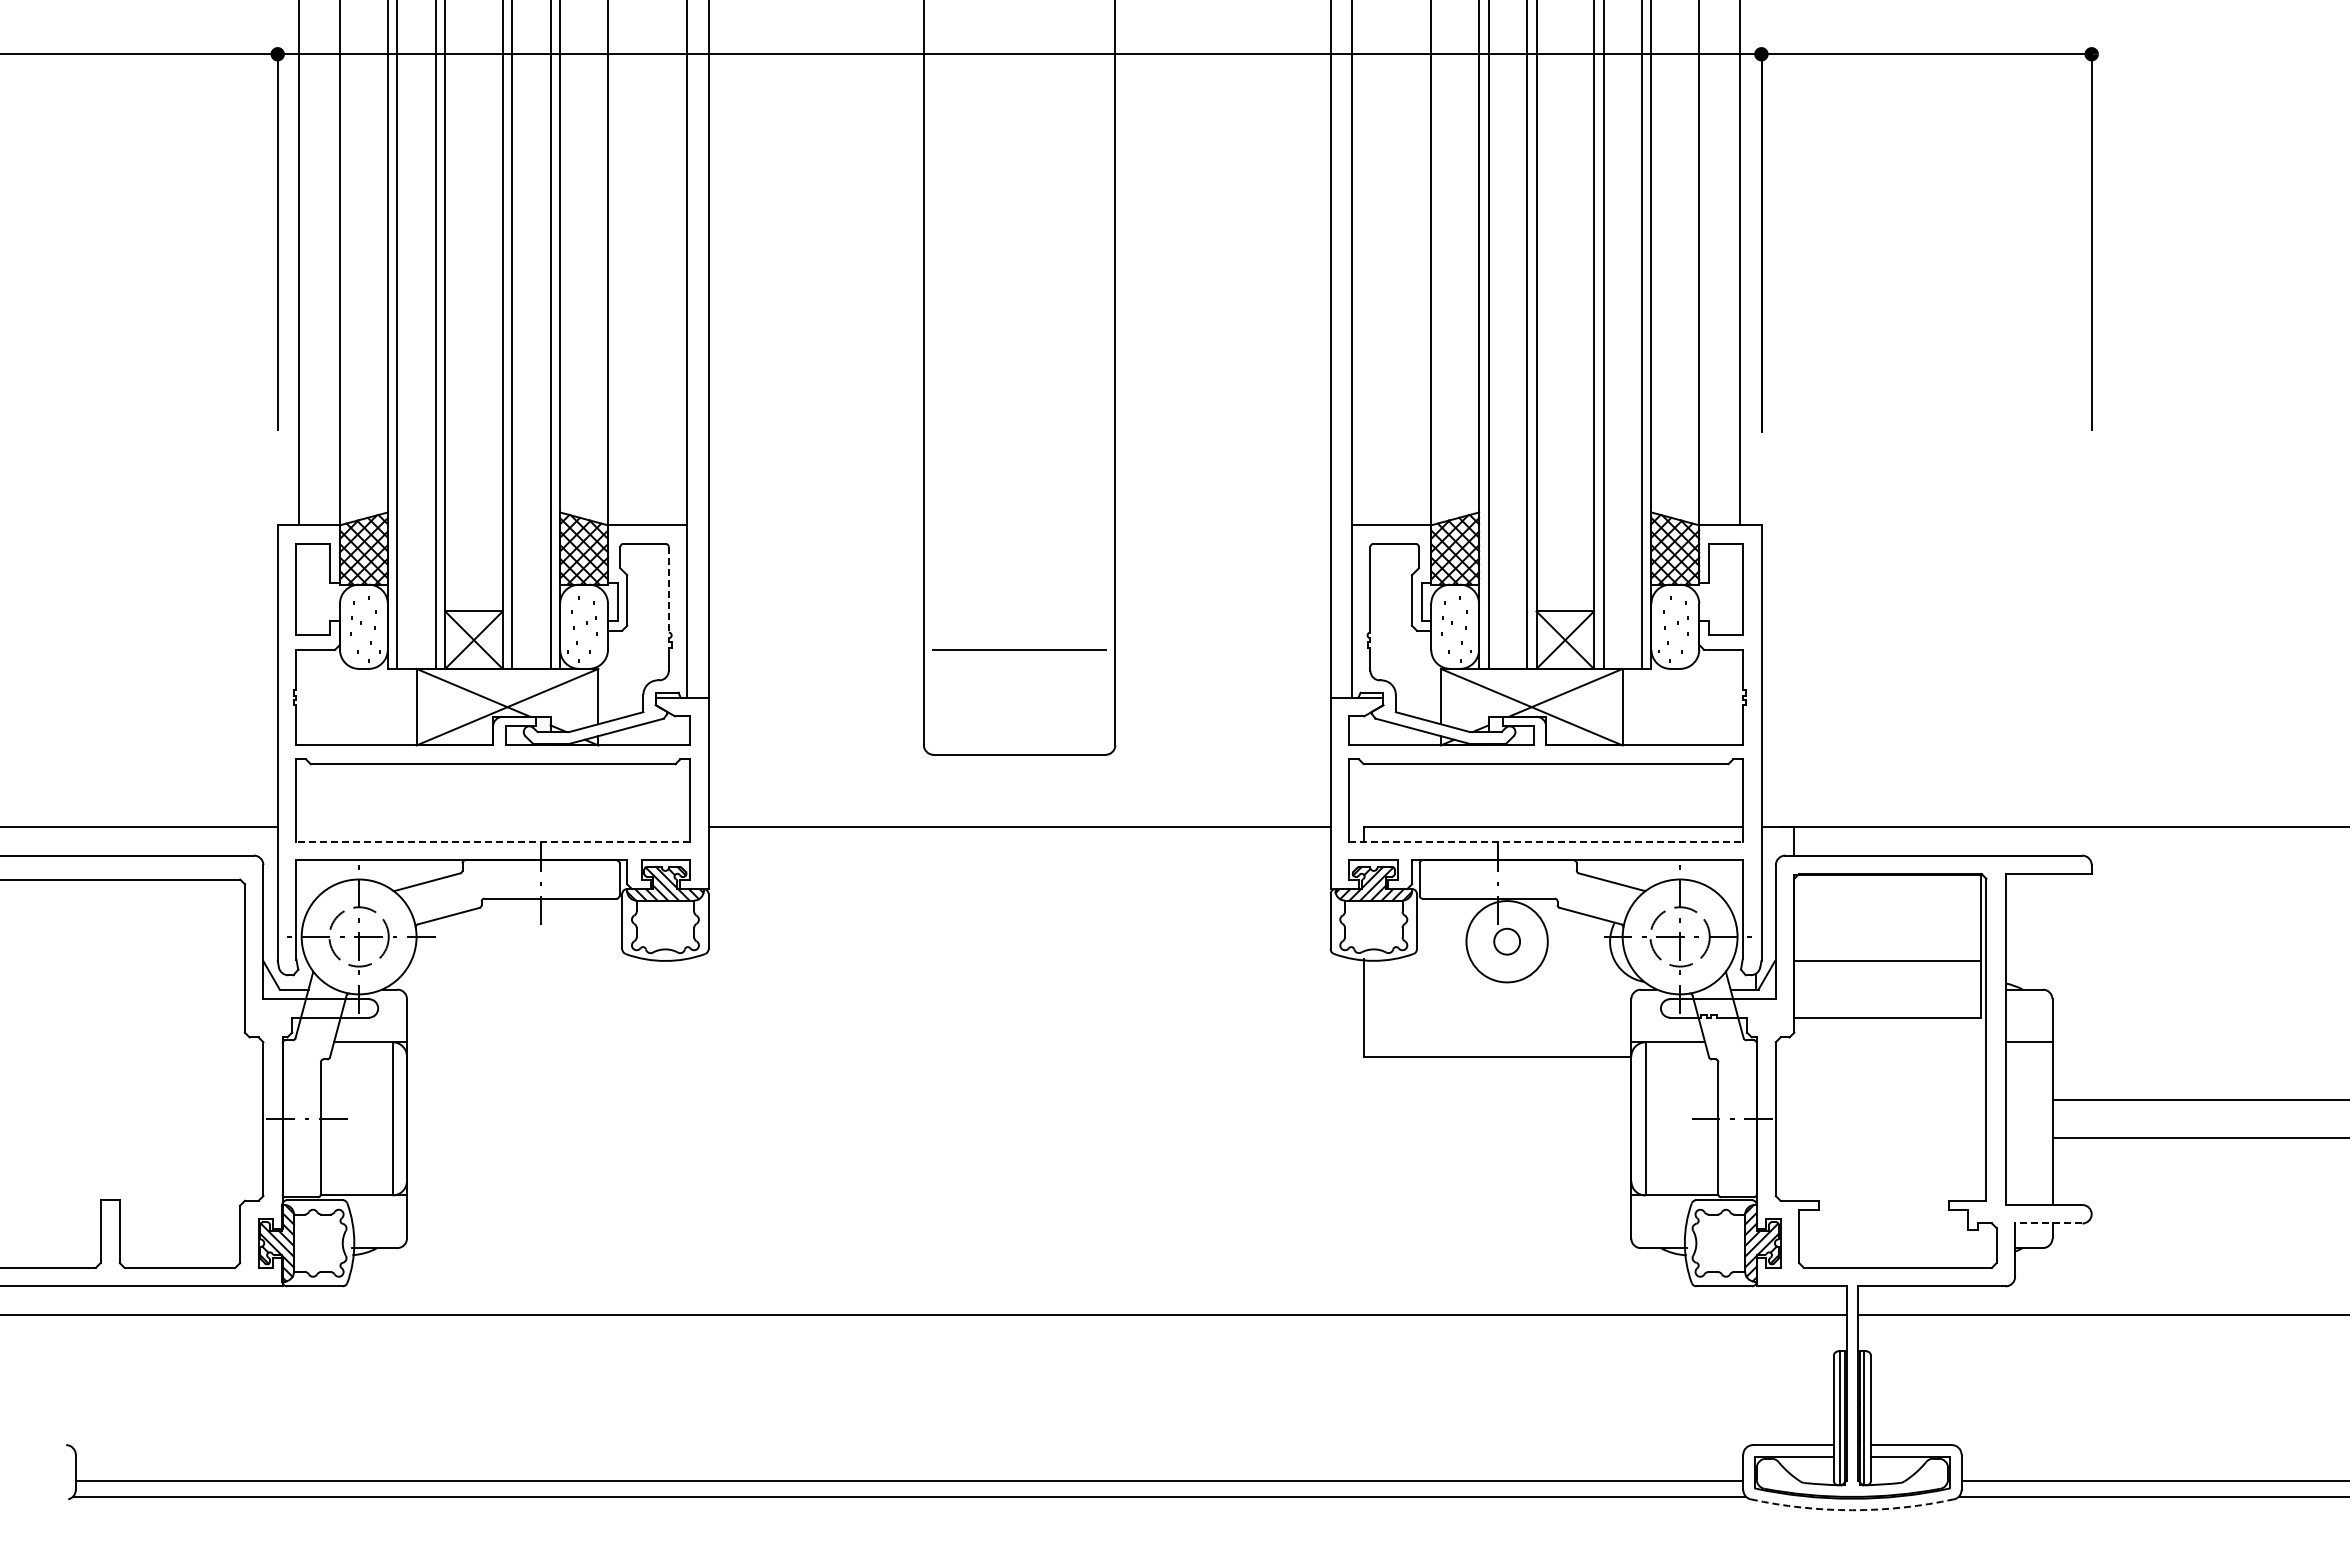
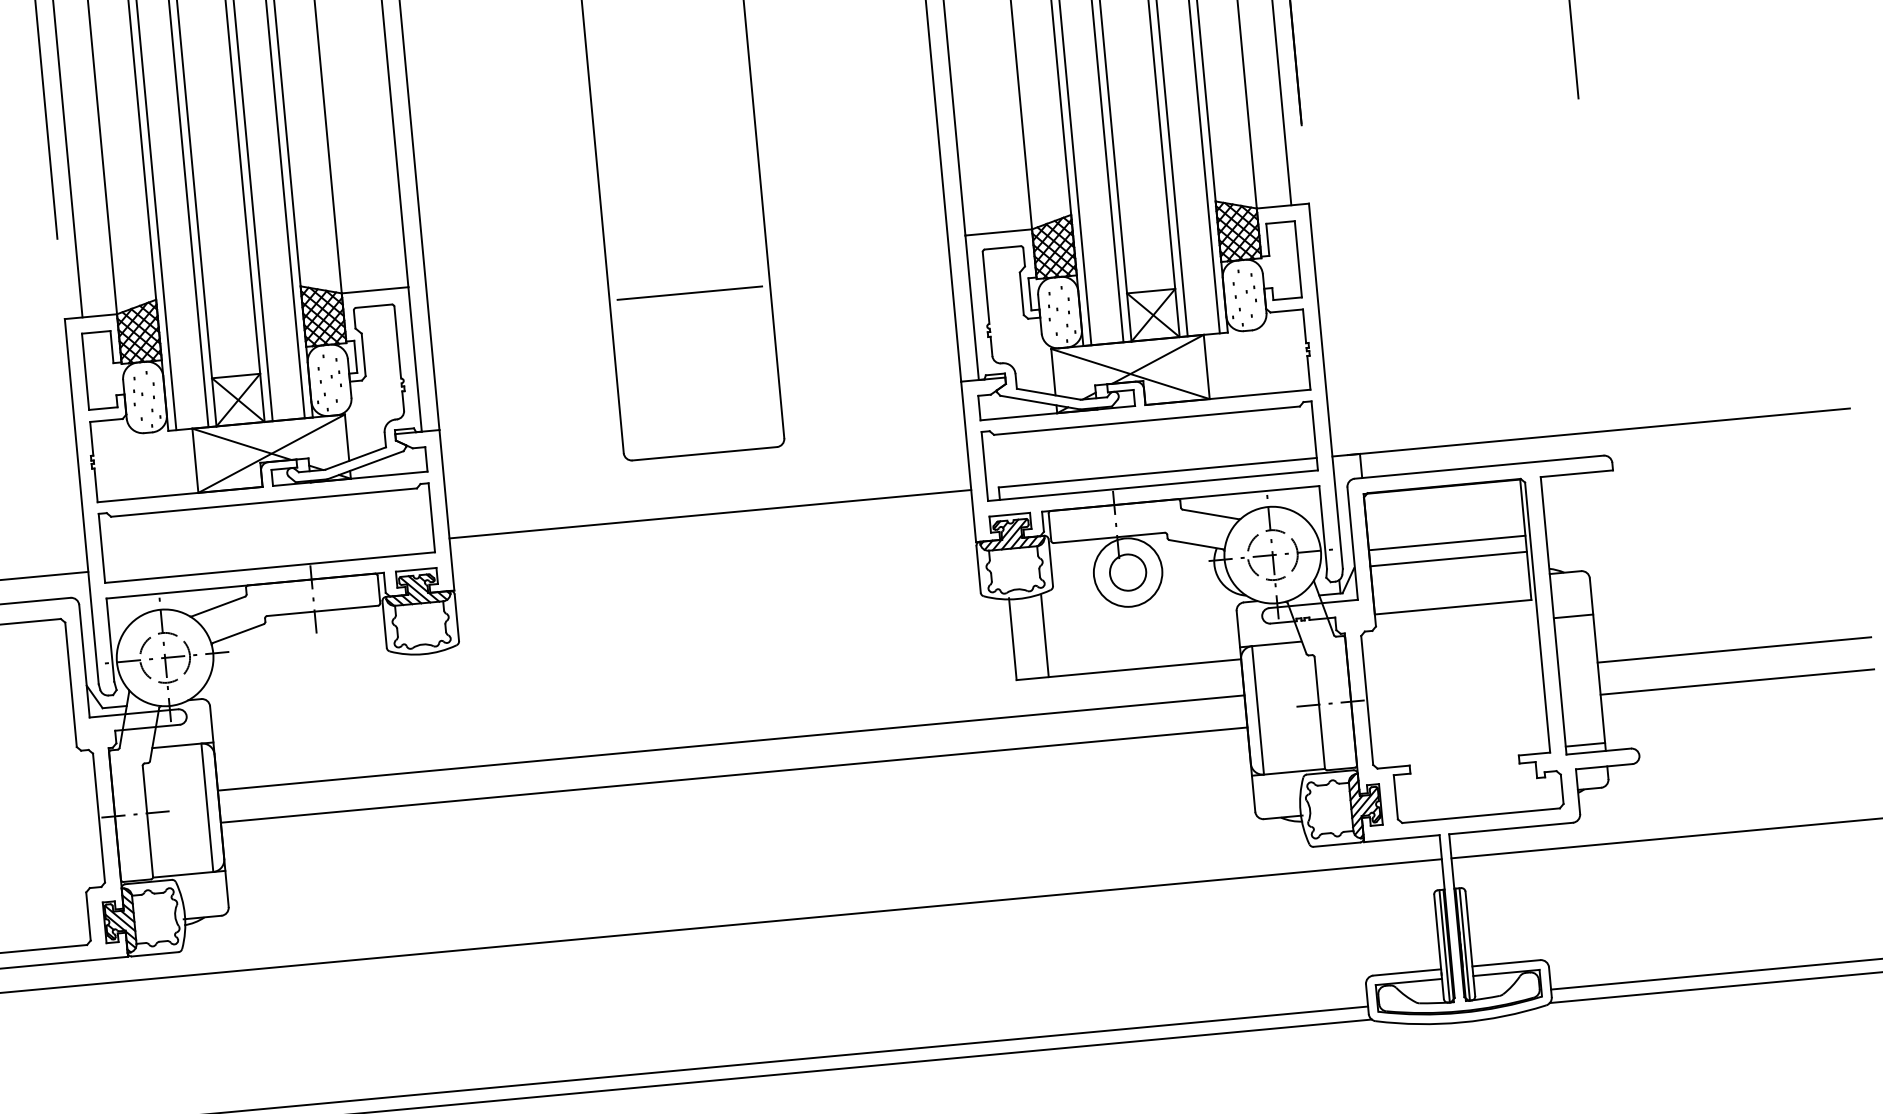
line: (668, 589) -> (397, 342), dashed -> solid
line: (1019, 649) -> (689, 292), moved
line: (493, 841) -> (270, 567), dashed -> solid
line: (1546, 841) -> (1153, 485), dashed -> solid
circle: (1506, 941) -> (1127, 572), size x1.67
line: (1887, 941) -> (1447, 542), added
line: (1401, 1007) -> (1044, 635), added
line: (1018, 1099) -> (730, 742), added
line: (1018, 1137) -> (733, 774), added
line: (2028, 1195) -> (1585, 744), added
line: (2048, 1223) -> (1603, 766), dashed -> solid
arc: (1852, 1510) -> (1461, 1022), dashed -> solid

